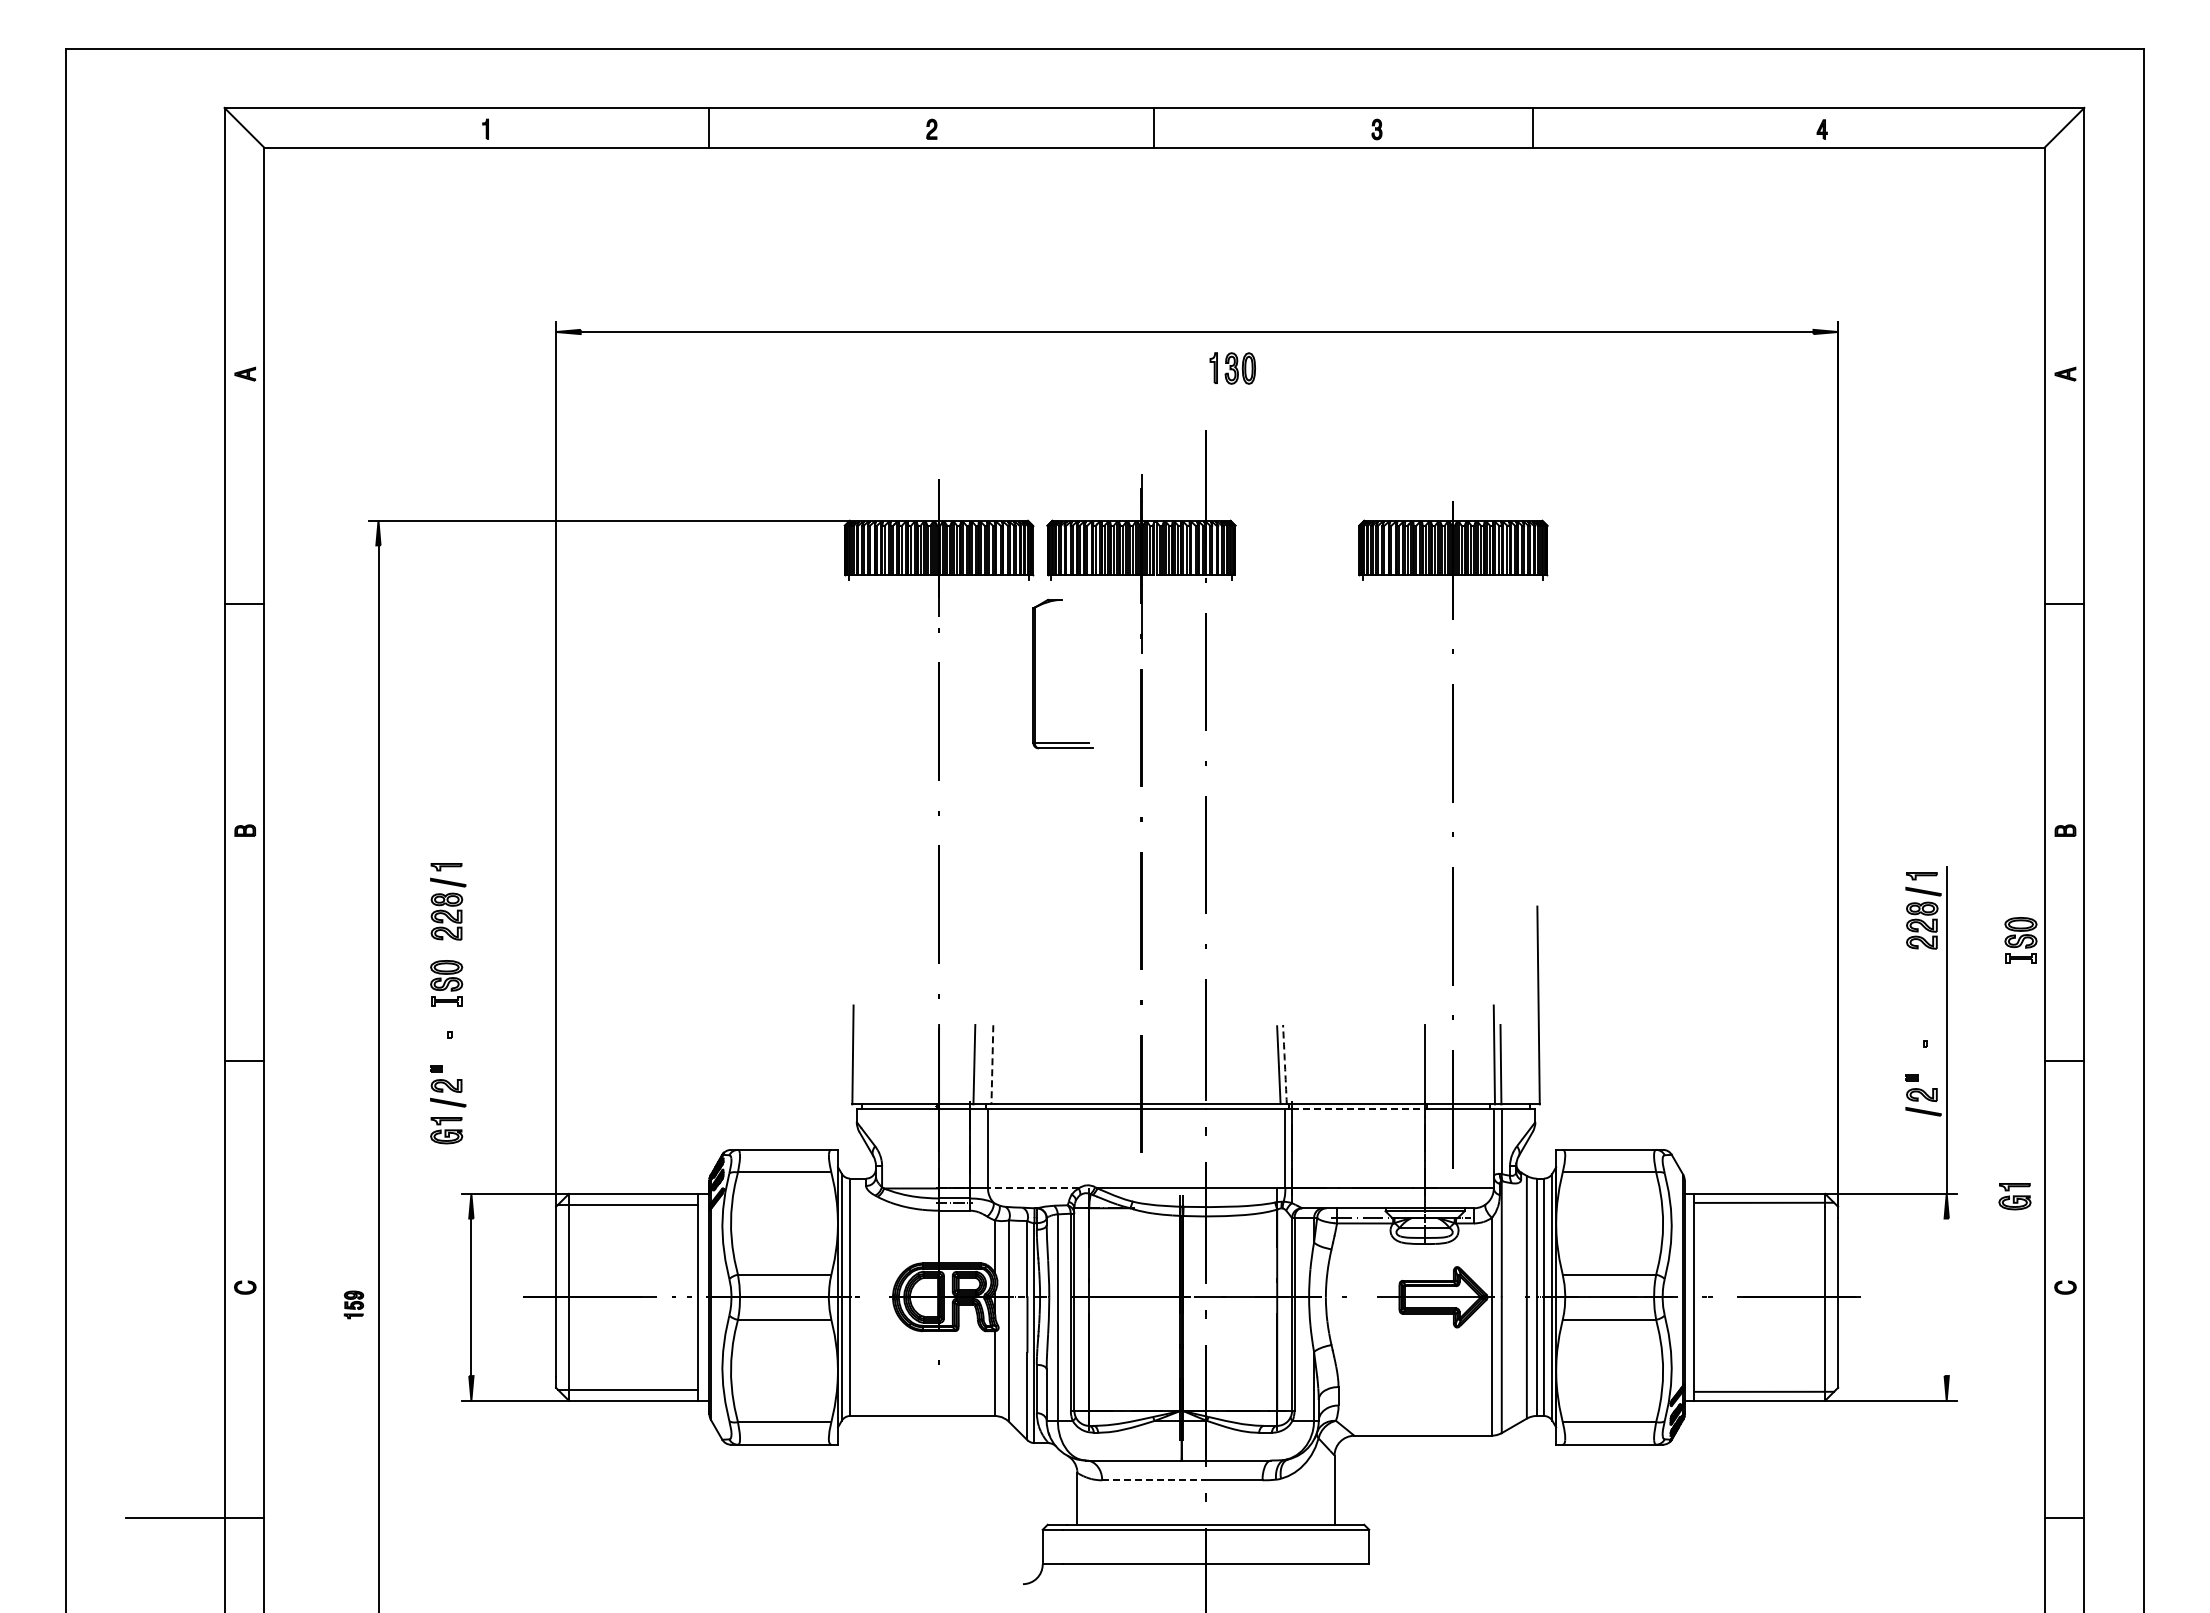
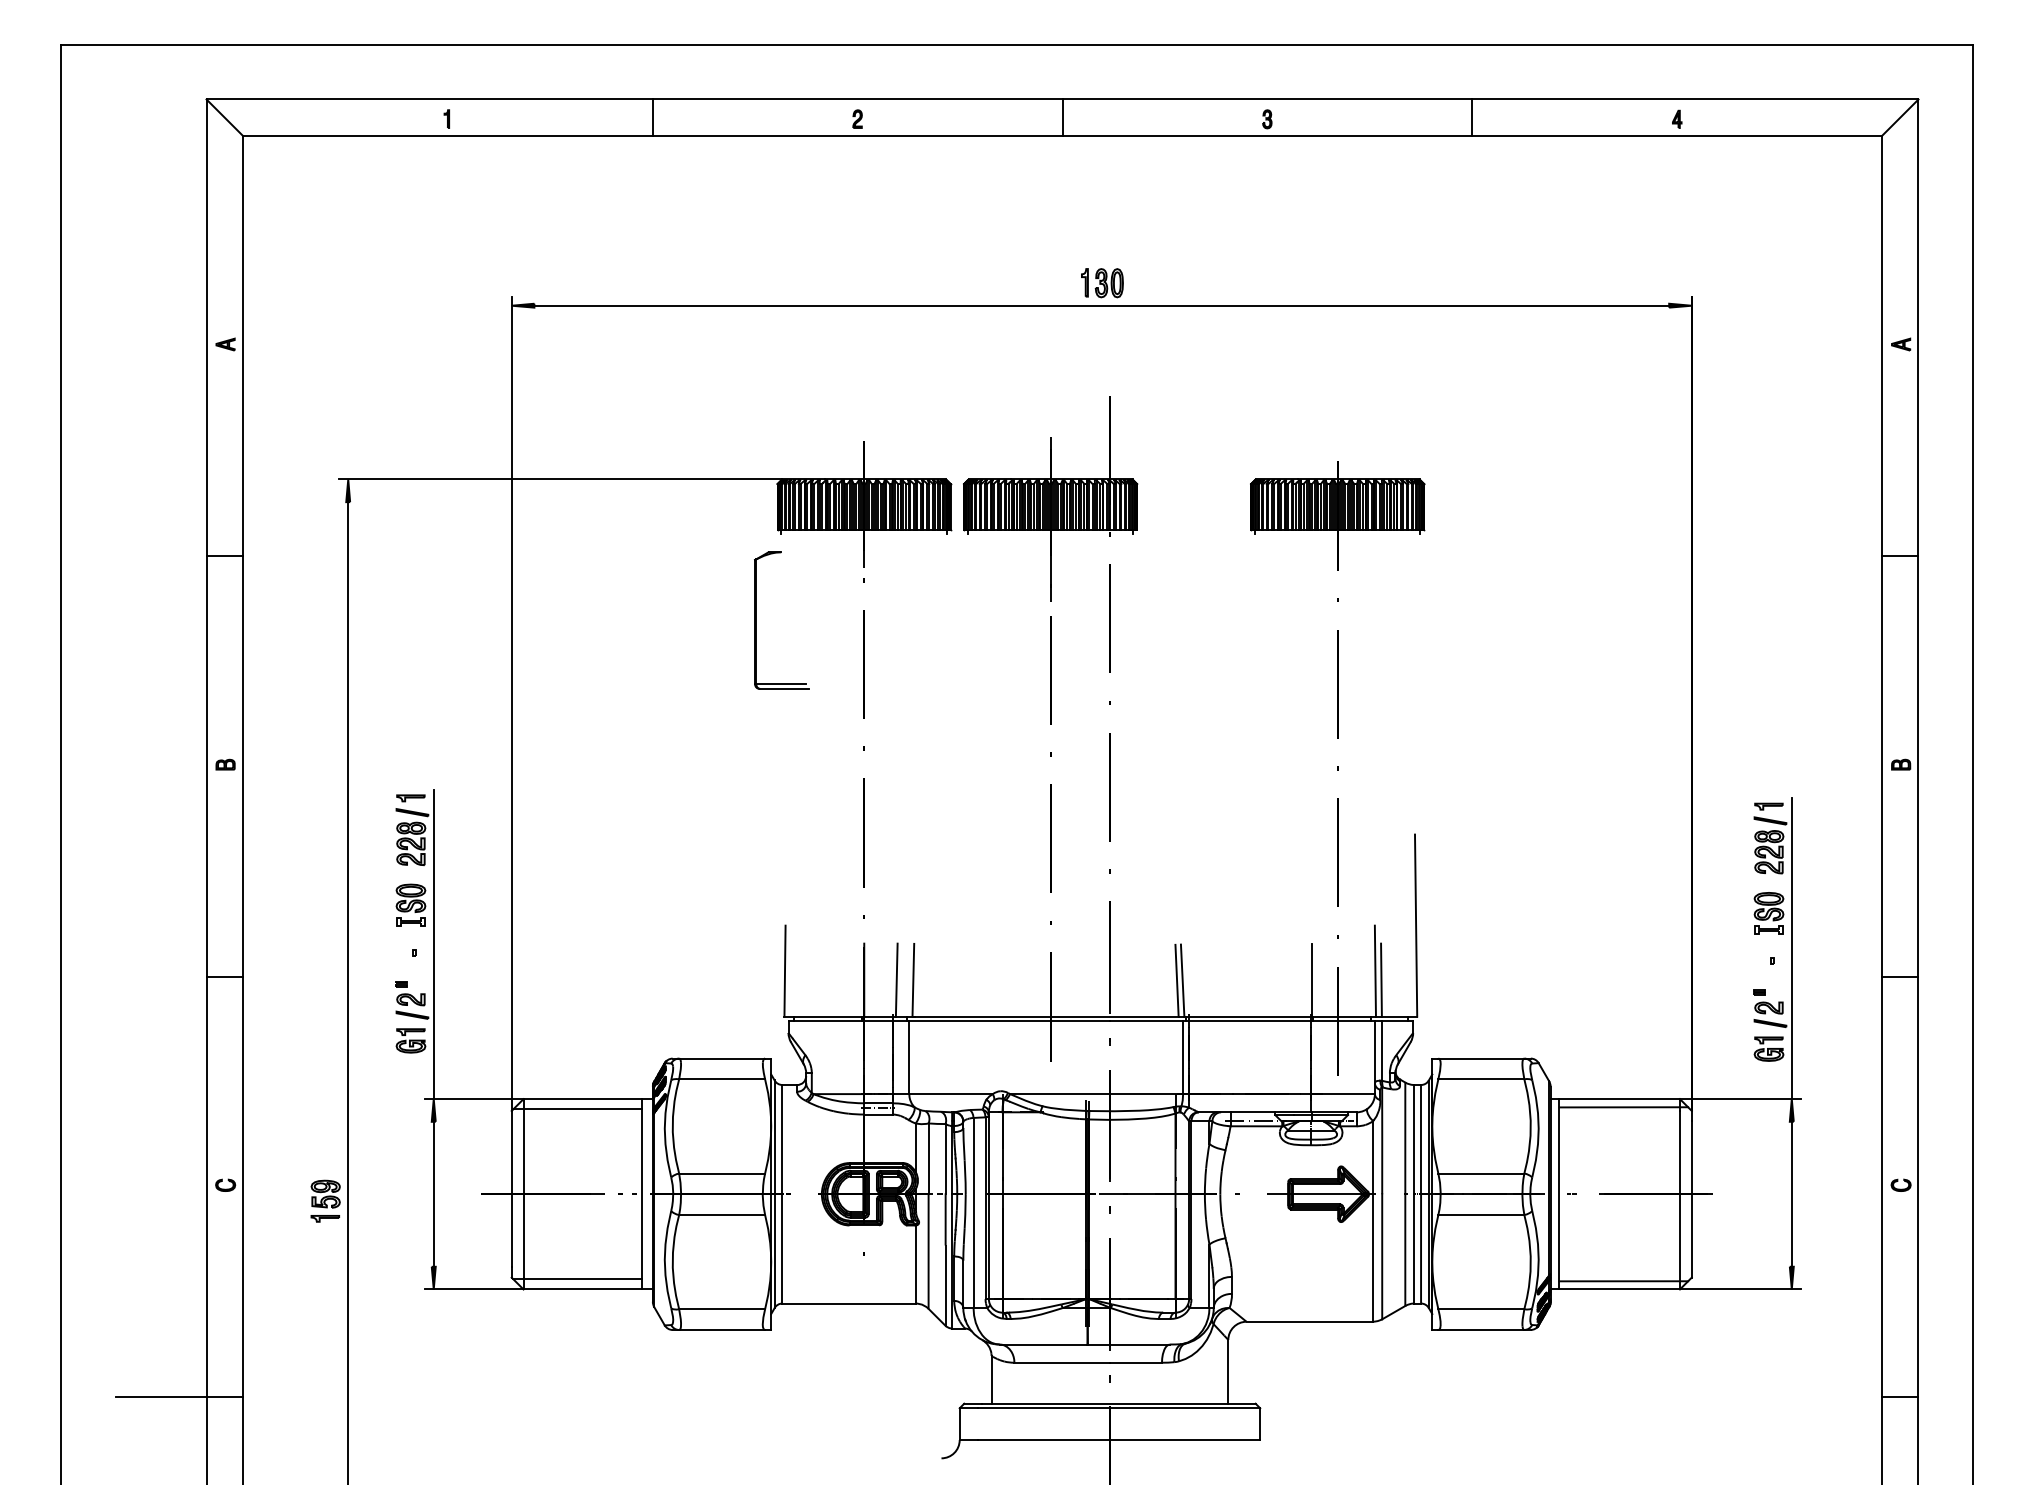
line: (1532, 127) -> (1472, 117), moved
part: (1232, 368) -> (1102, 283), moved
part: (1035, 673) -> (756, 620), moved
part: (2020, 940) -> (1768, 913), moved
line: (471, 1025) -> (433, 944), added
line: (992, 1064) -> (913, 979), dashed -> solid
arc: (1284, 1064) -> (1182, 979), dashed -> solid
line: (1358, 1109) -> (1250, 1021), dashed -> solid
line: (1032, 1188) -> (950, 1094), dashed -> solid
part: (2014, 1196) -> (1768, 1049), moved
line: (1946, 1297) -> (1791, 1194), added
part: (353, 1304) -> (325, 1200), size x1.67
line: (1154, 1480) -> (1062, 1362), dashed -> solid

